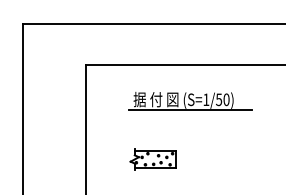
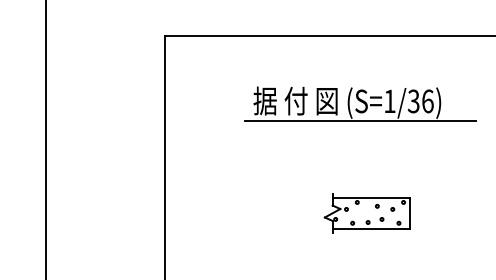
text: (222, 99) -> (420, 100), (S=1/50) -> (S=1/36)
part: (152, 159) -> (365, 213), moved

